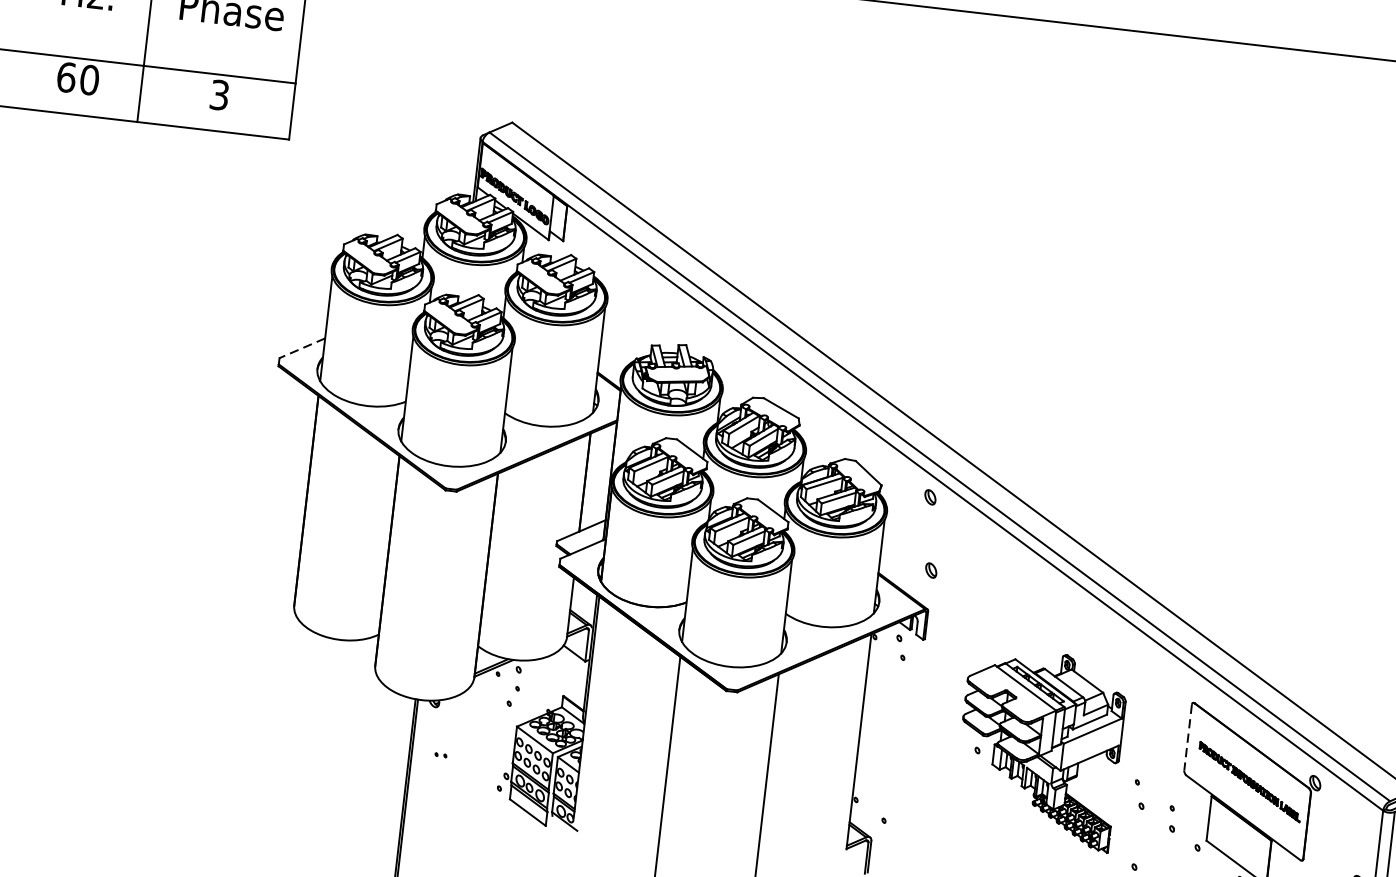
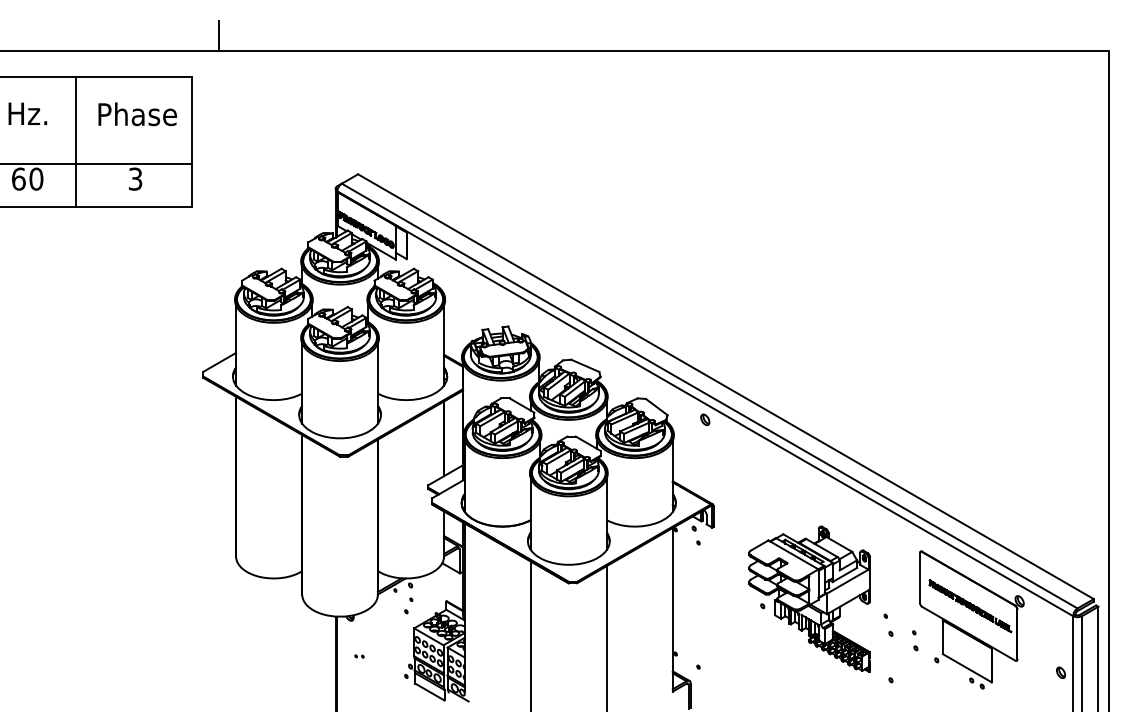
line: (301, 348) -> (219, 362), dashed -> solid
part: (931, 570) -> (712, 474), removed
line: (1188, 738) -> (920, 578), dashed -> solid

